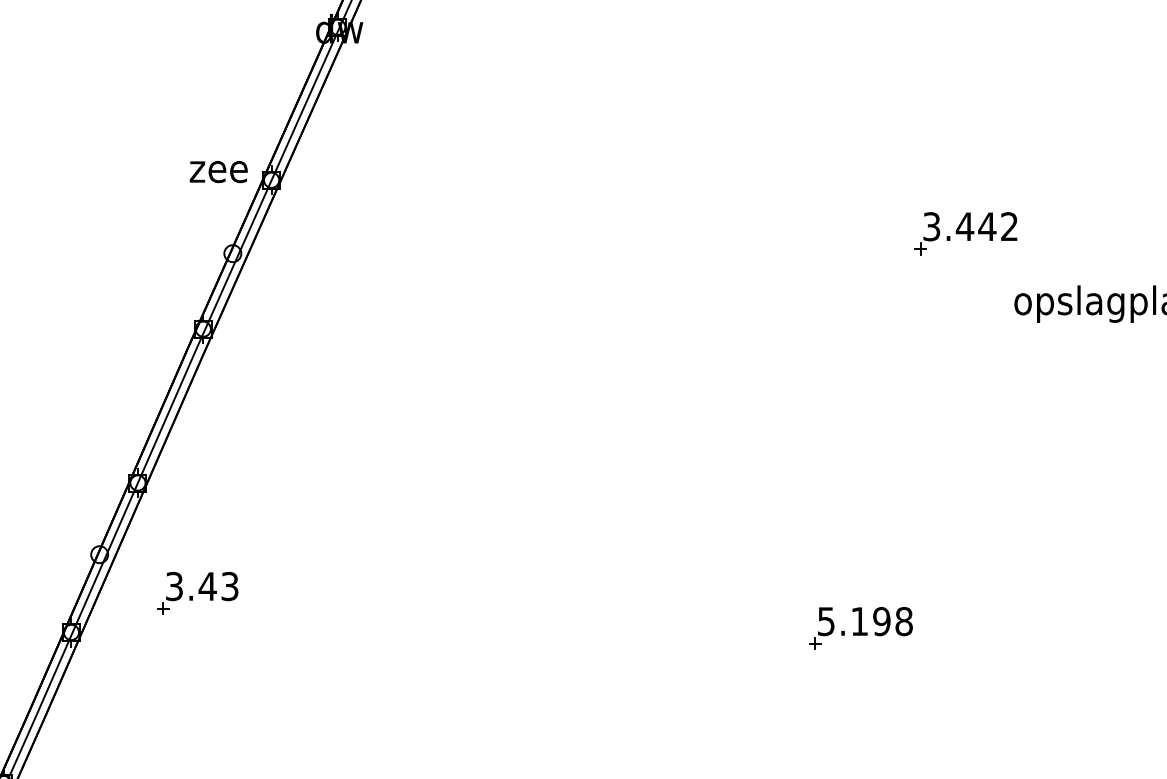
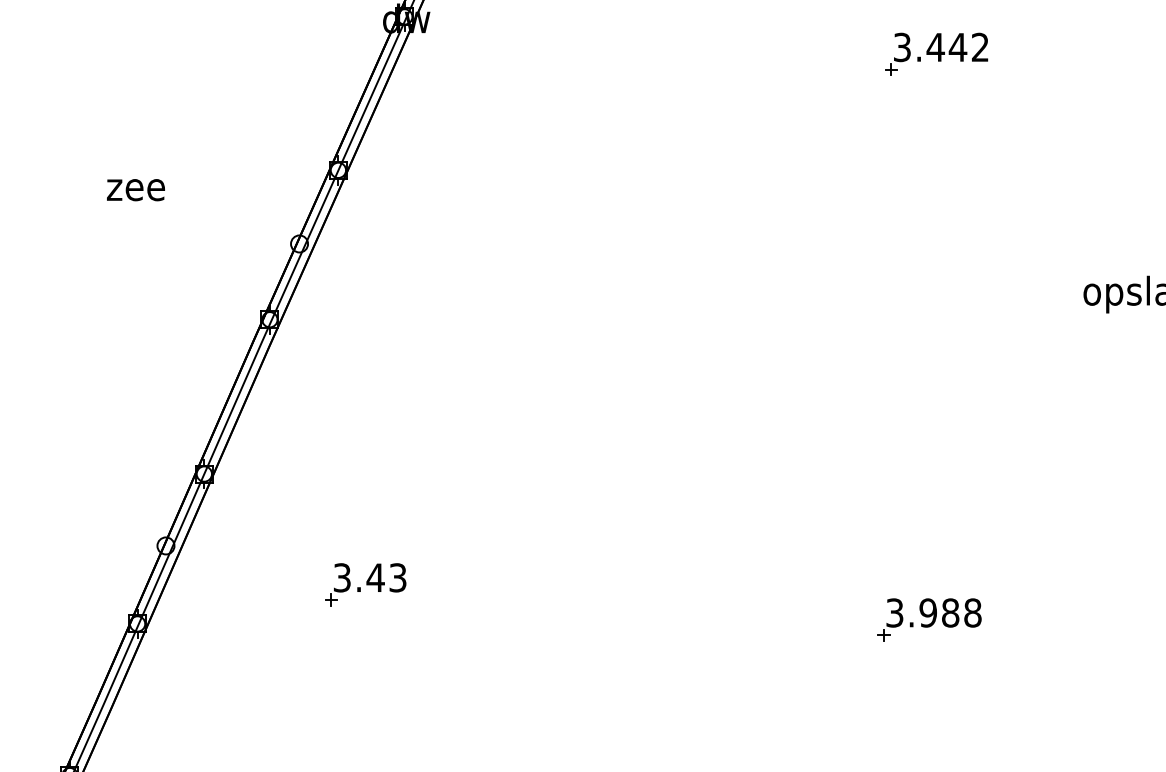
text: (218, 172) -> (135, 190), moved
part: (965, 233) -> (936, 54), moved
part: (197, 592) -> (365, 583), moved
text: (854, 621) -> (923, 612), 5.198 -> 3.988

